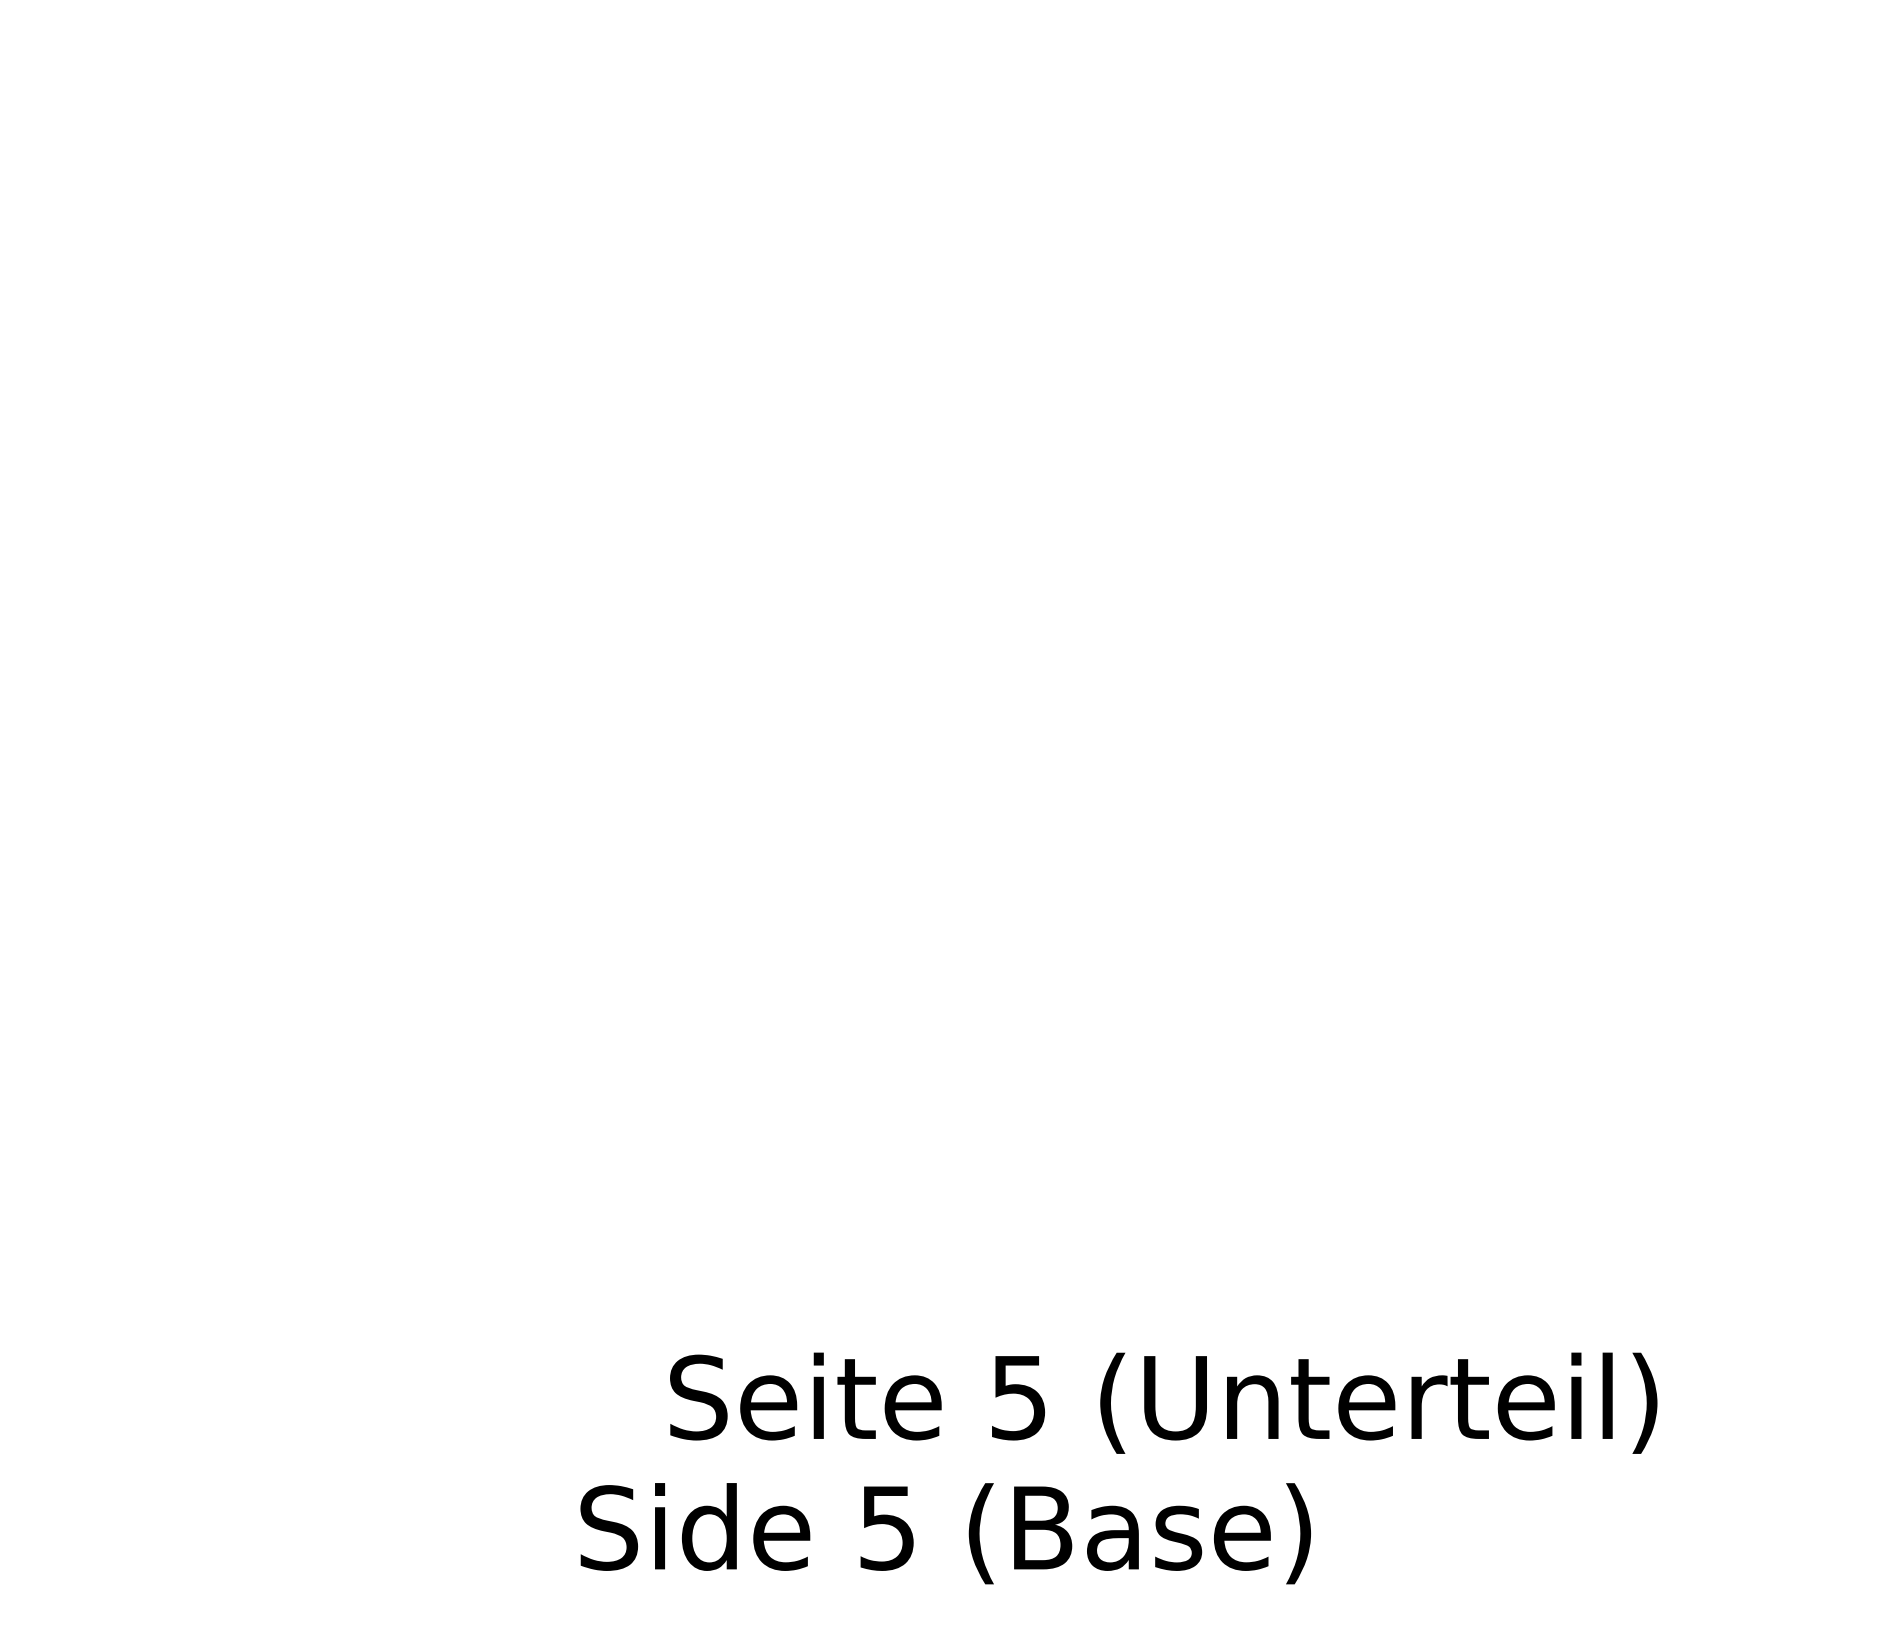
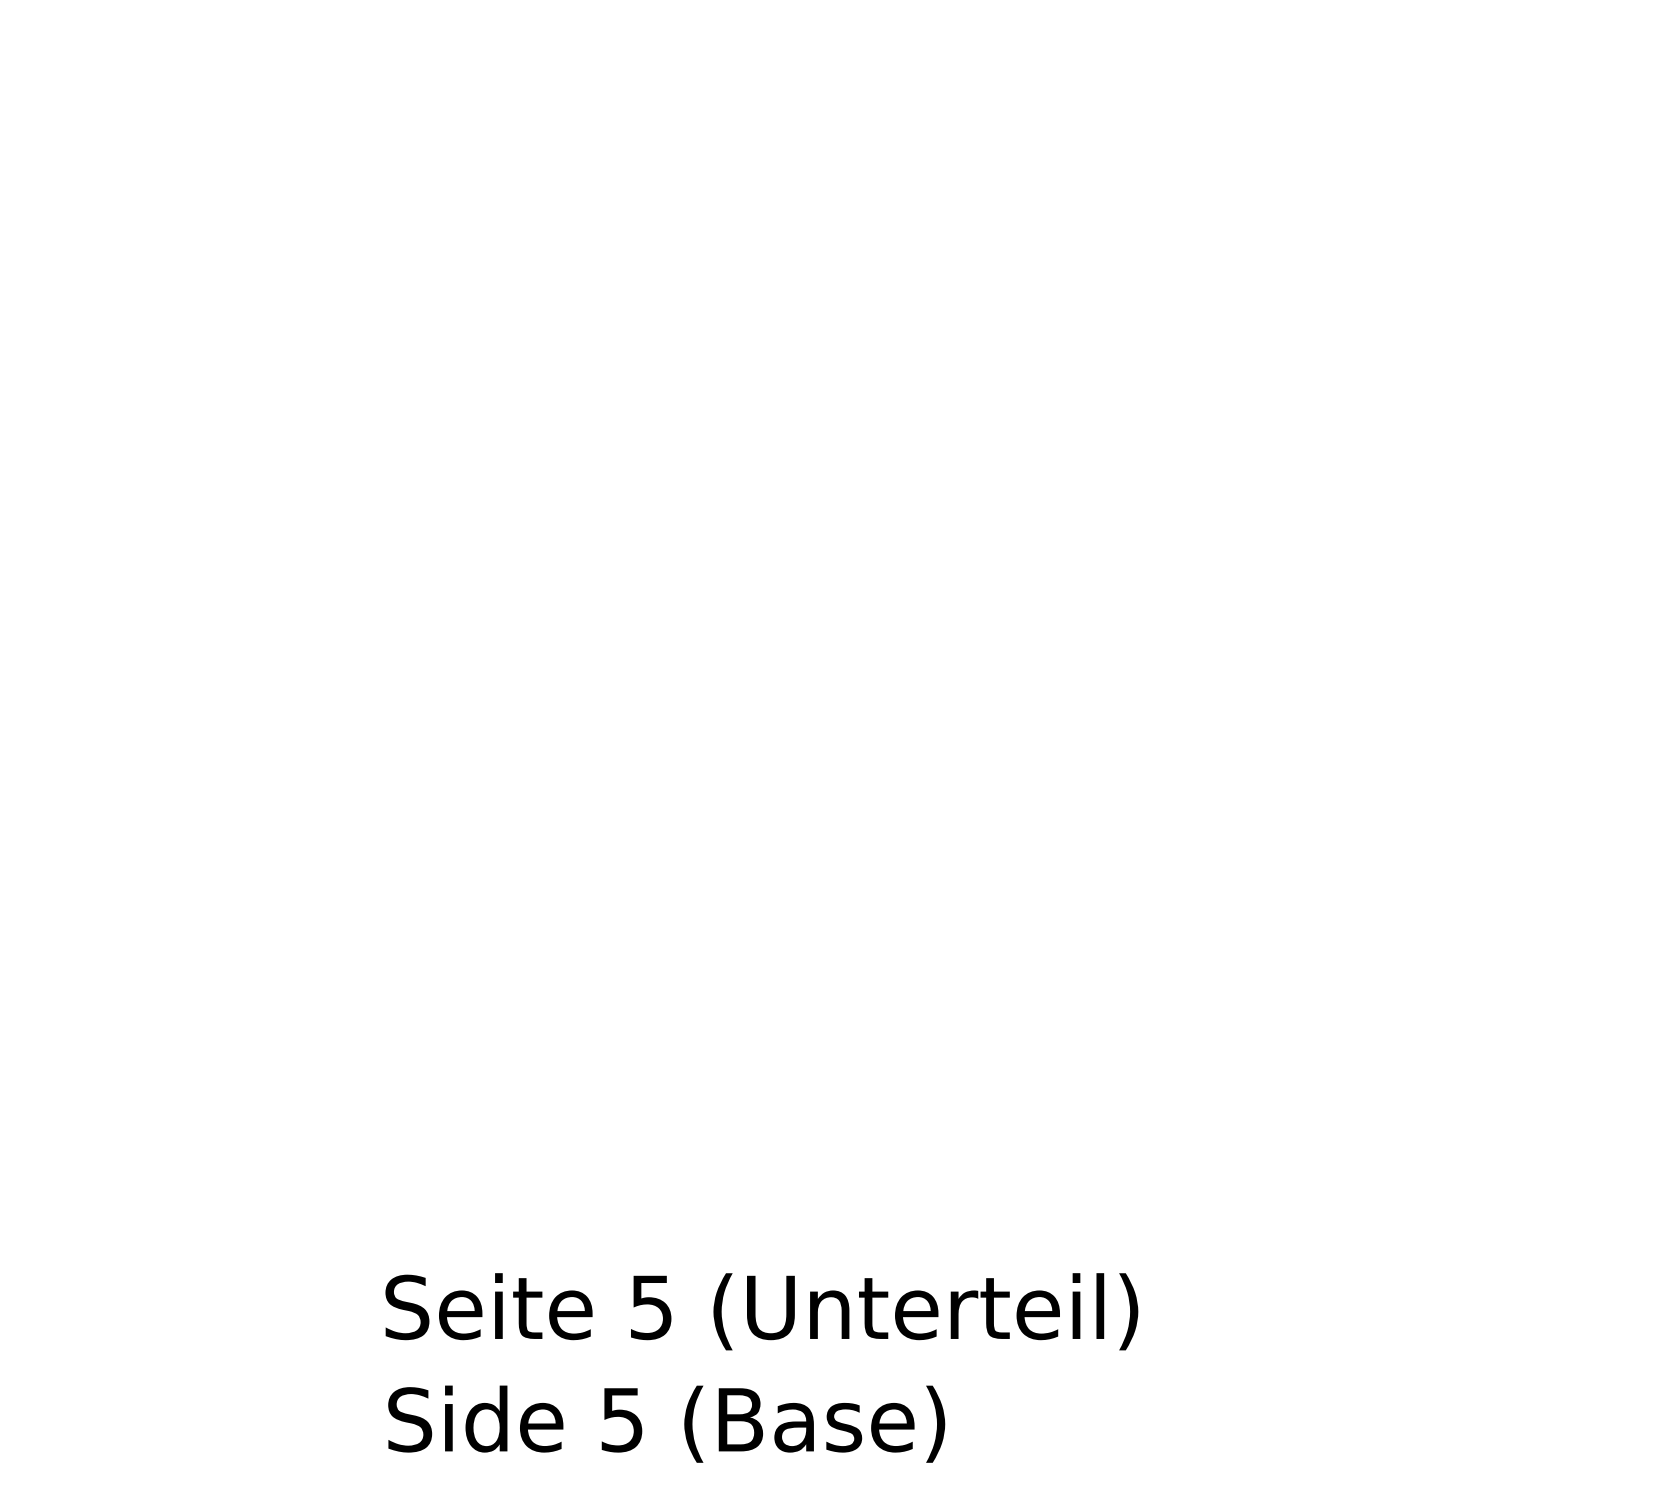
text: (945, 1532) -> (666, 1423), moved

